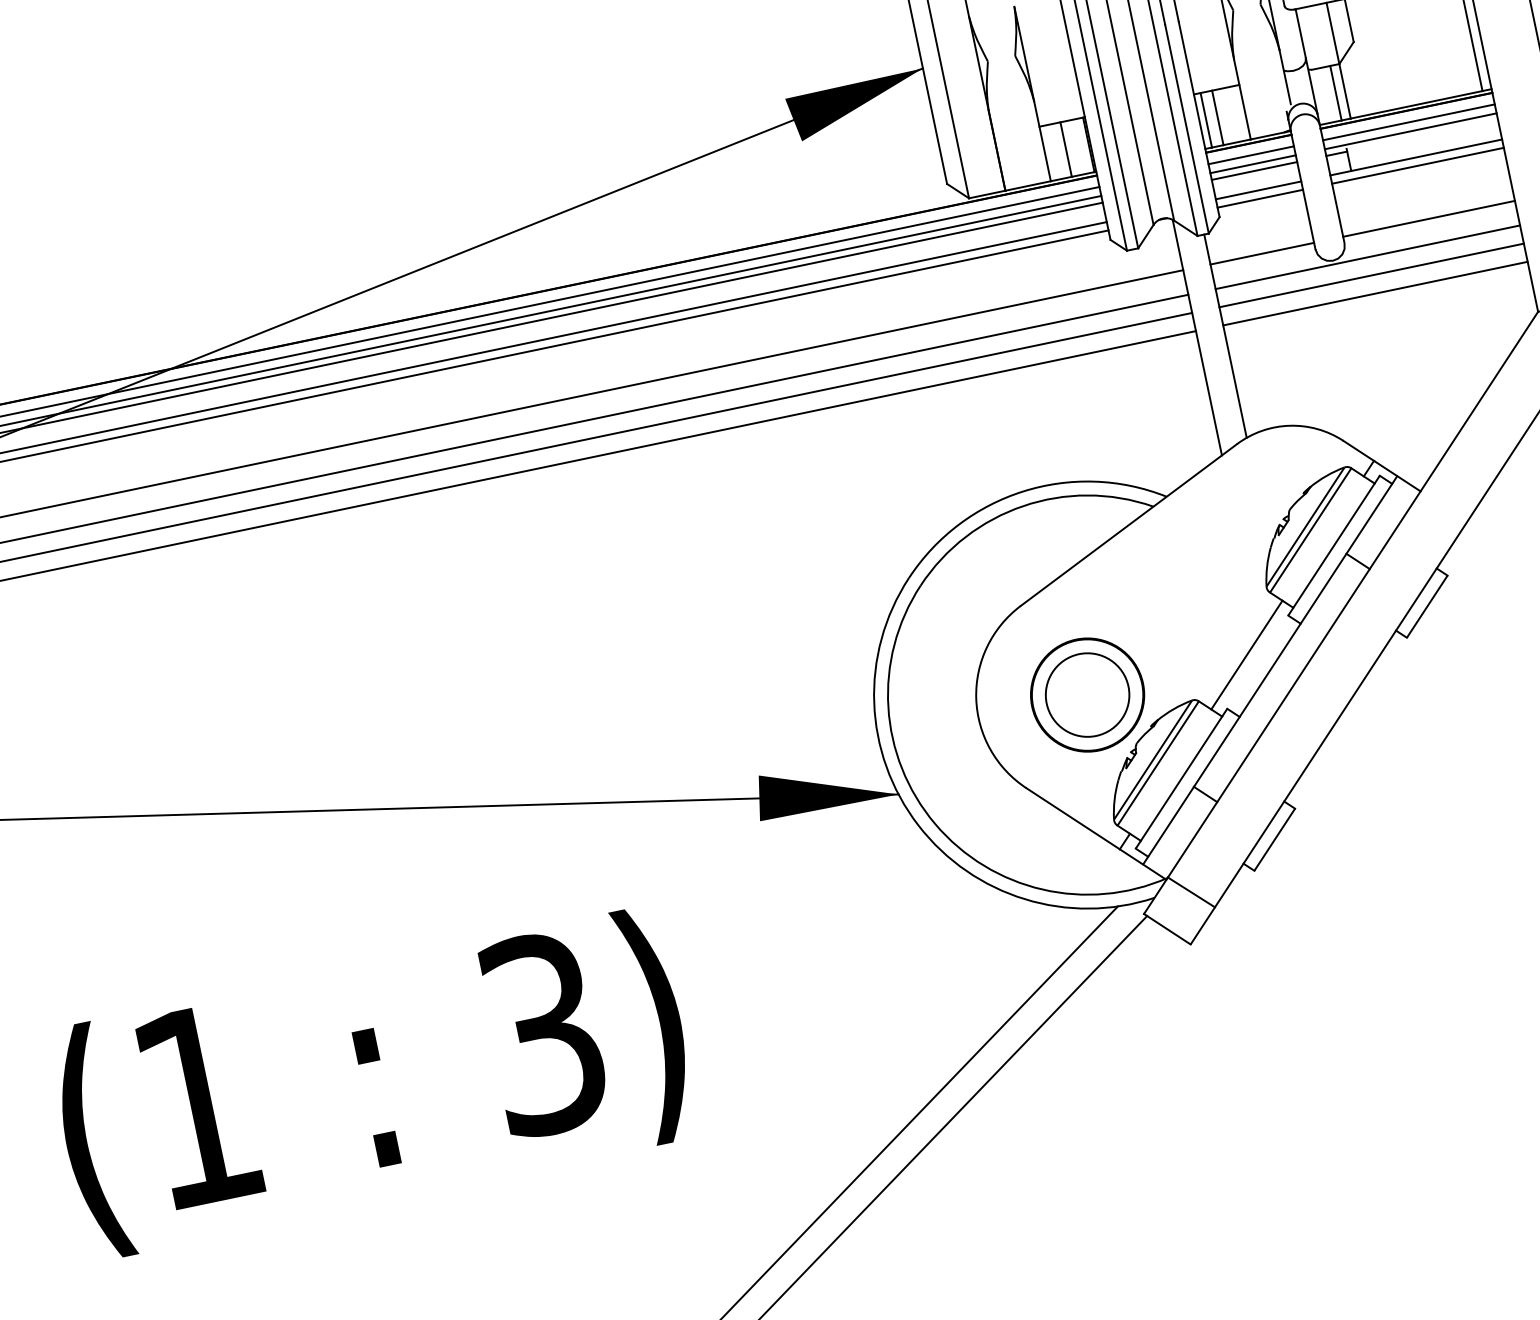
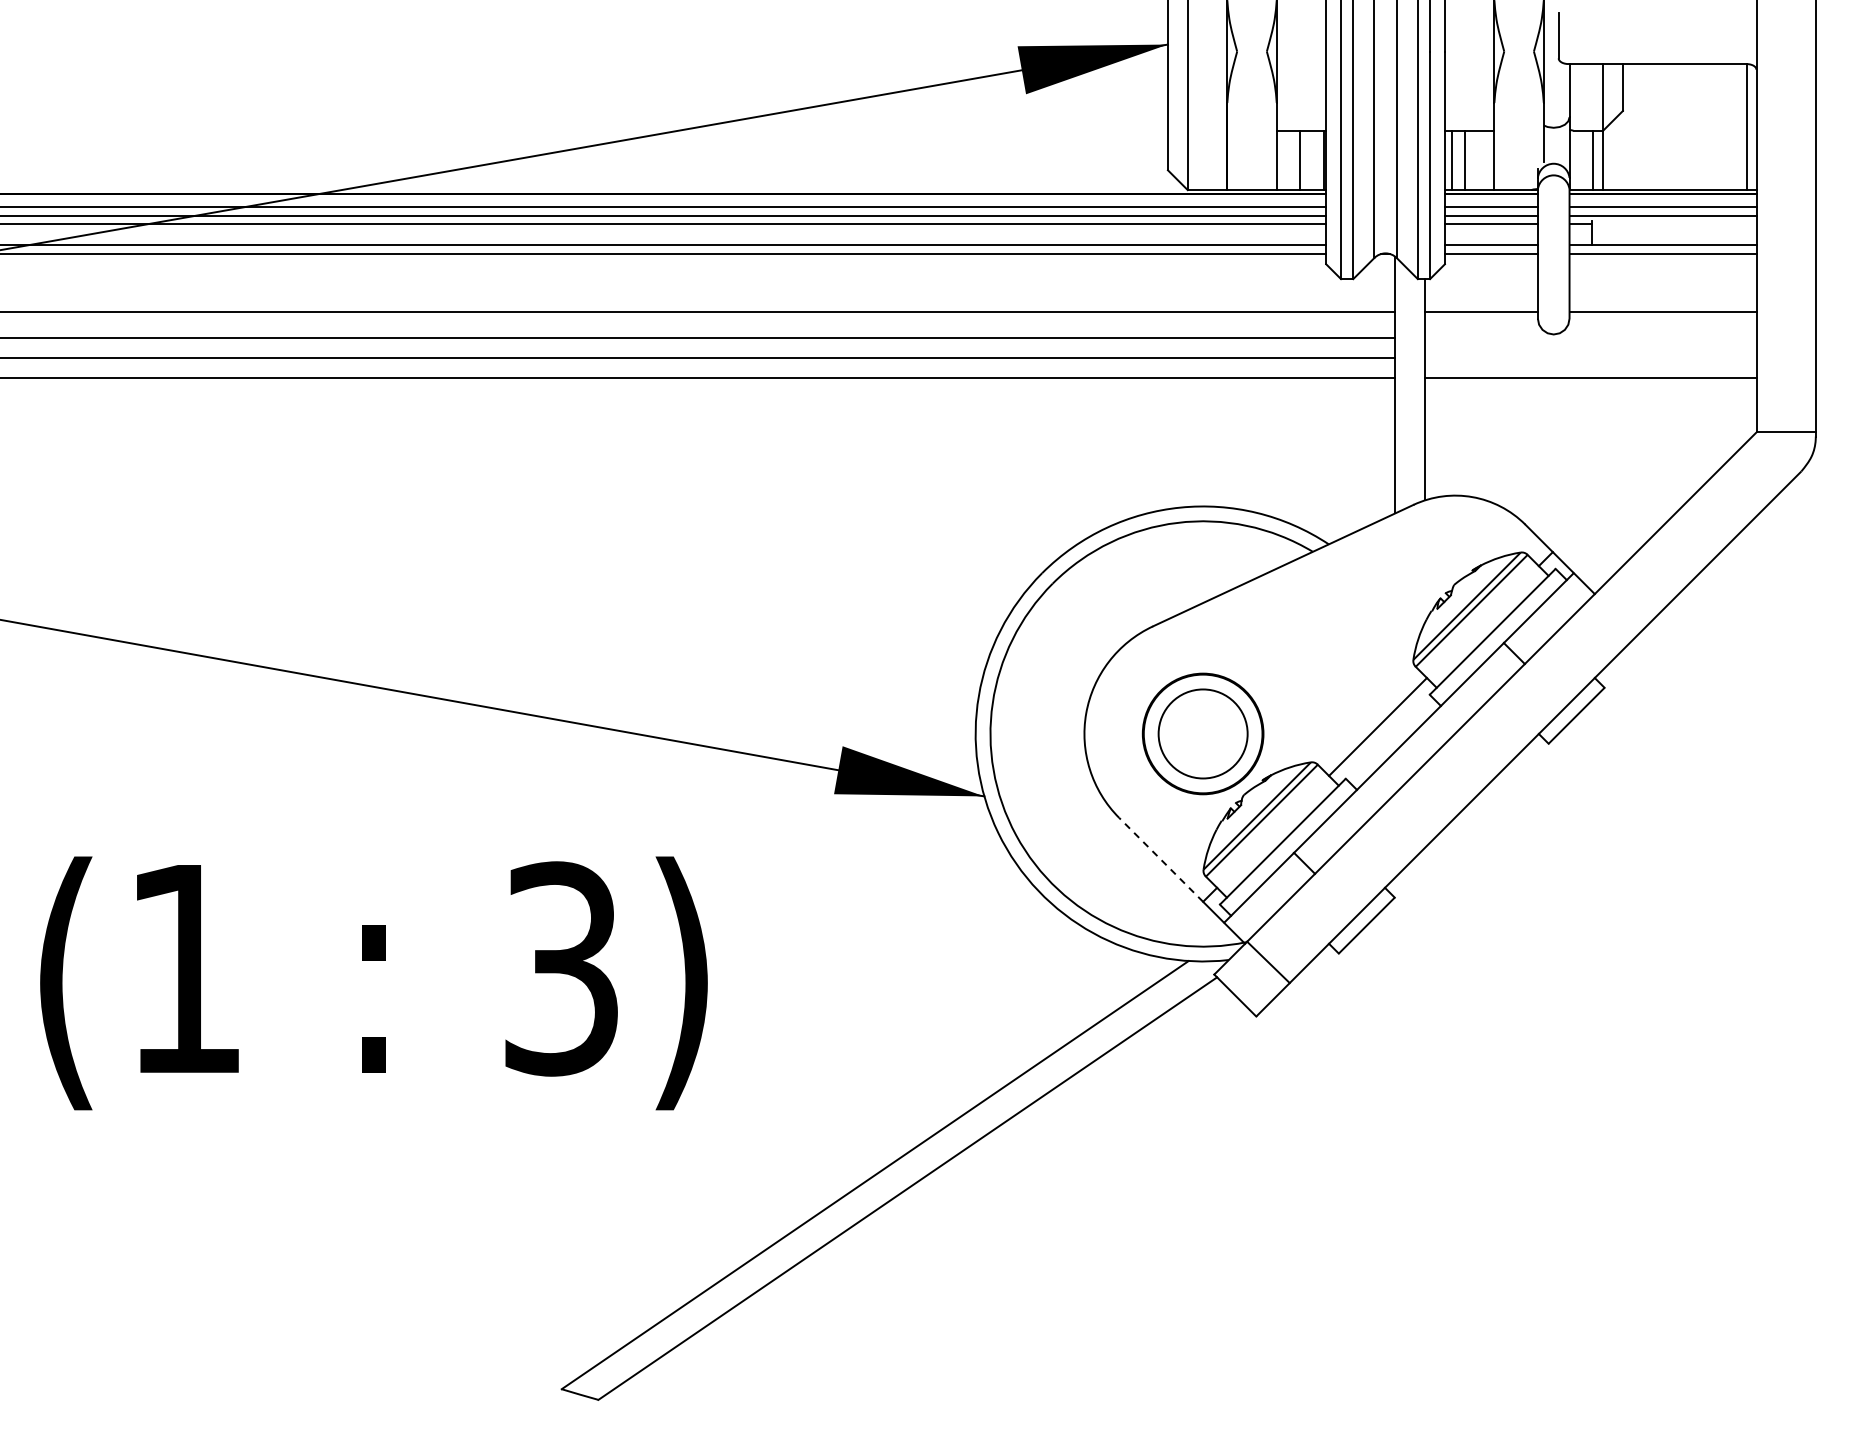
line: (1367, 257) -> (1590, 338), removed
line: (1371, 275) -> (1590, 358), removed
line: (1072, 818) -> (1160, 859), solid -> dashed

